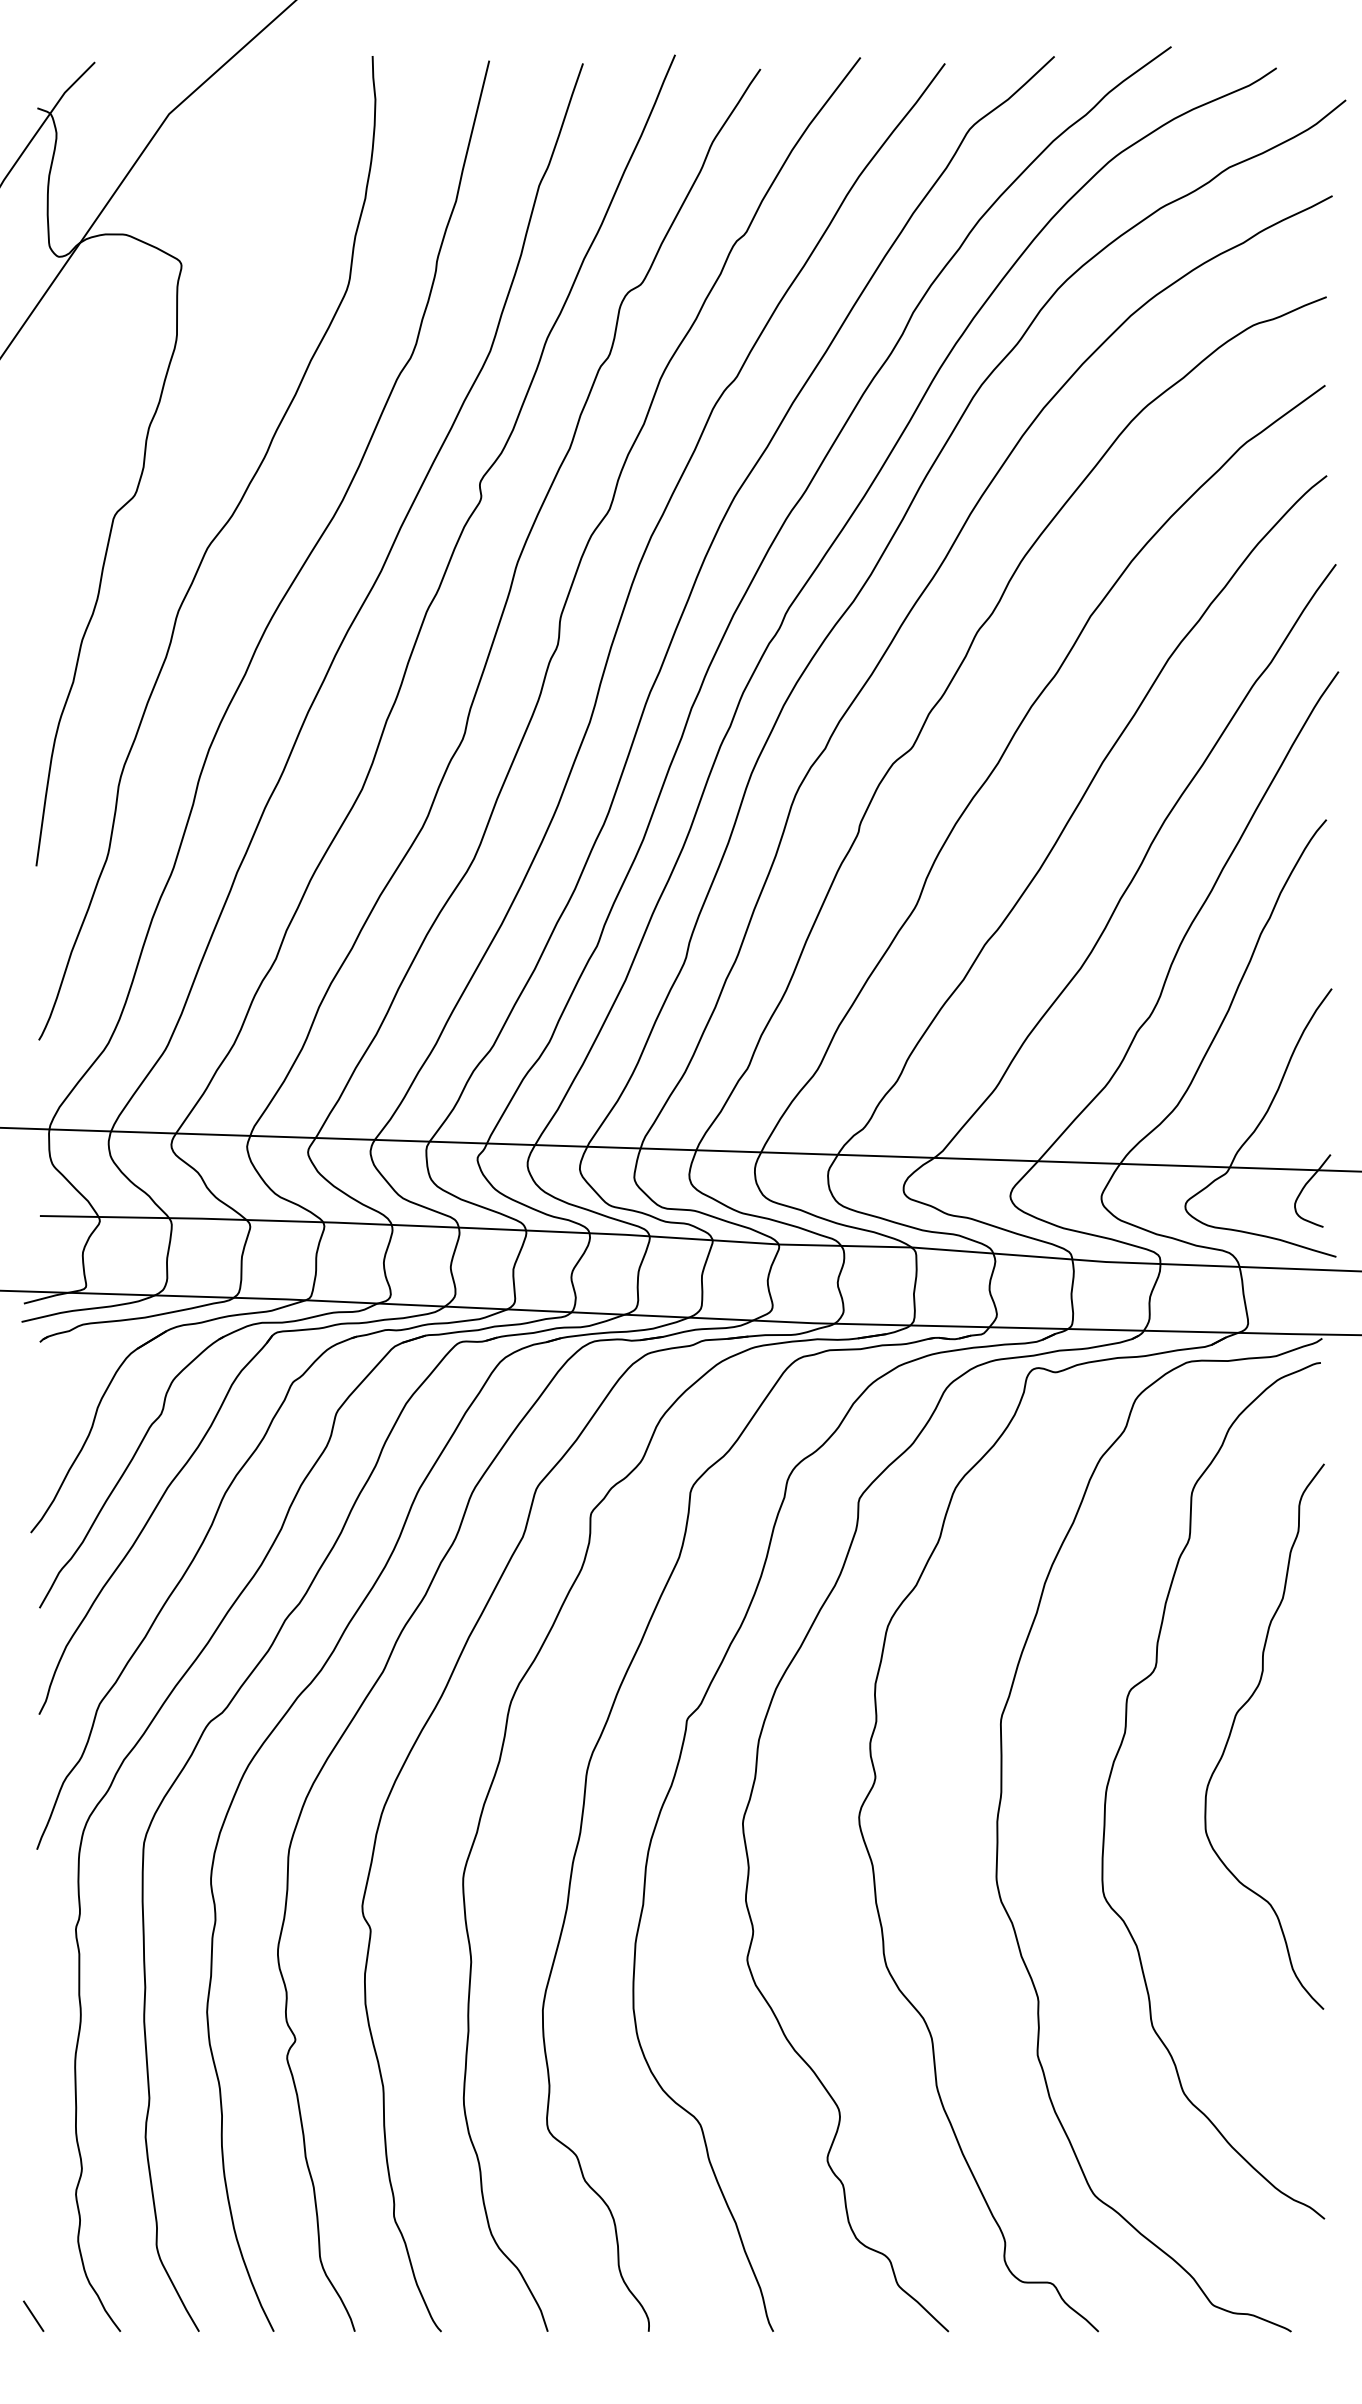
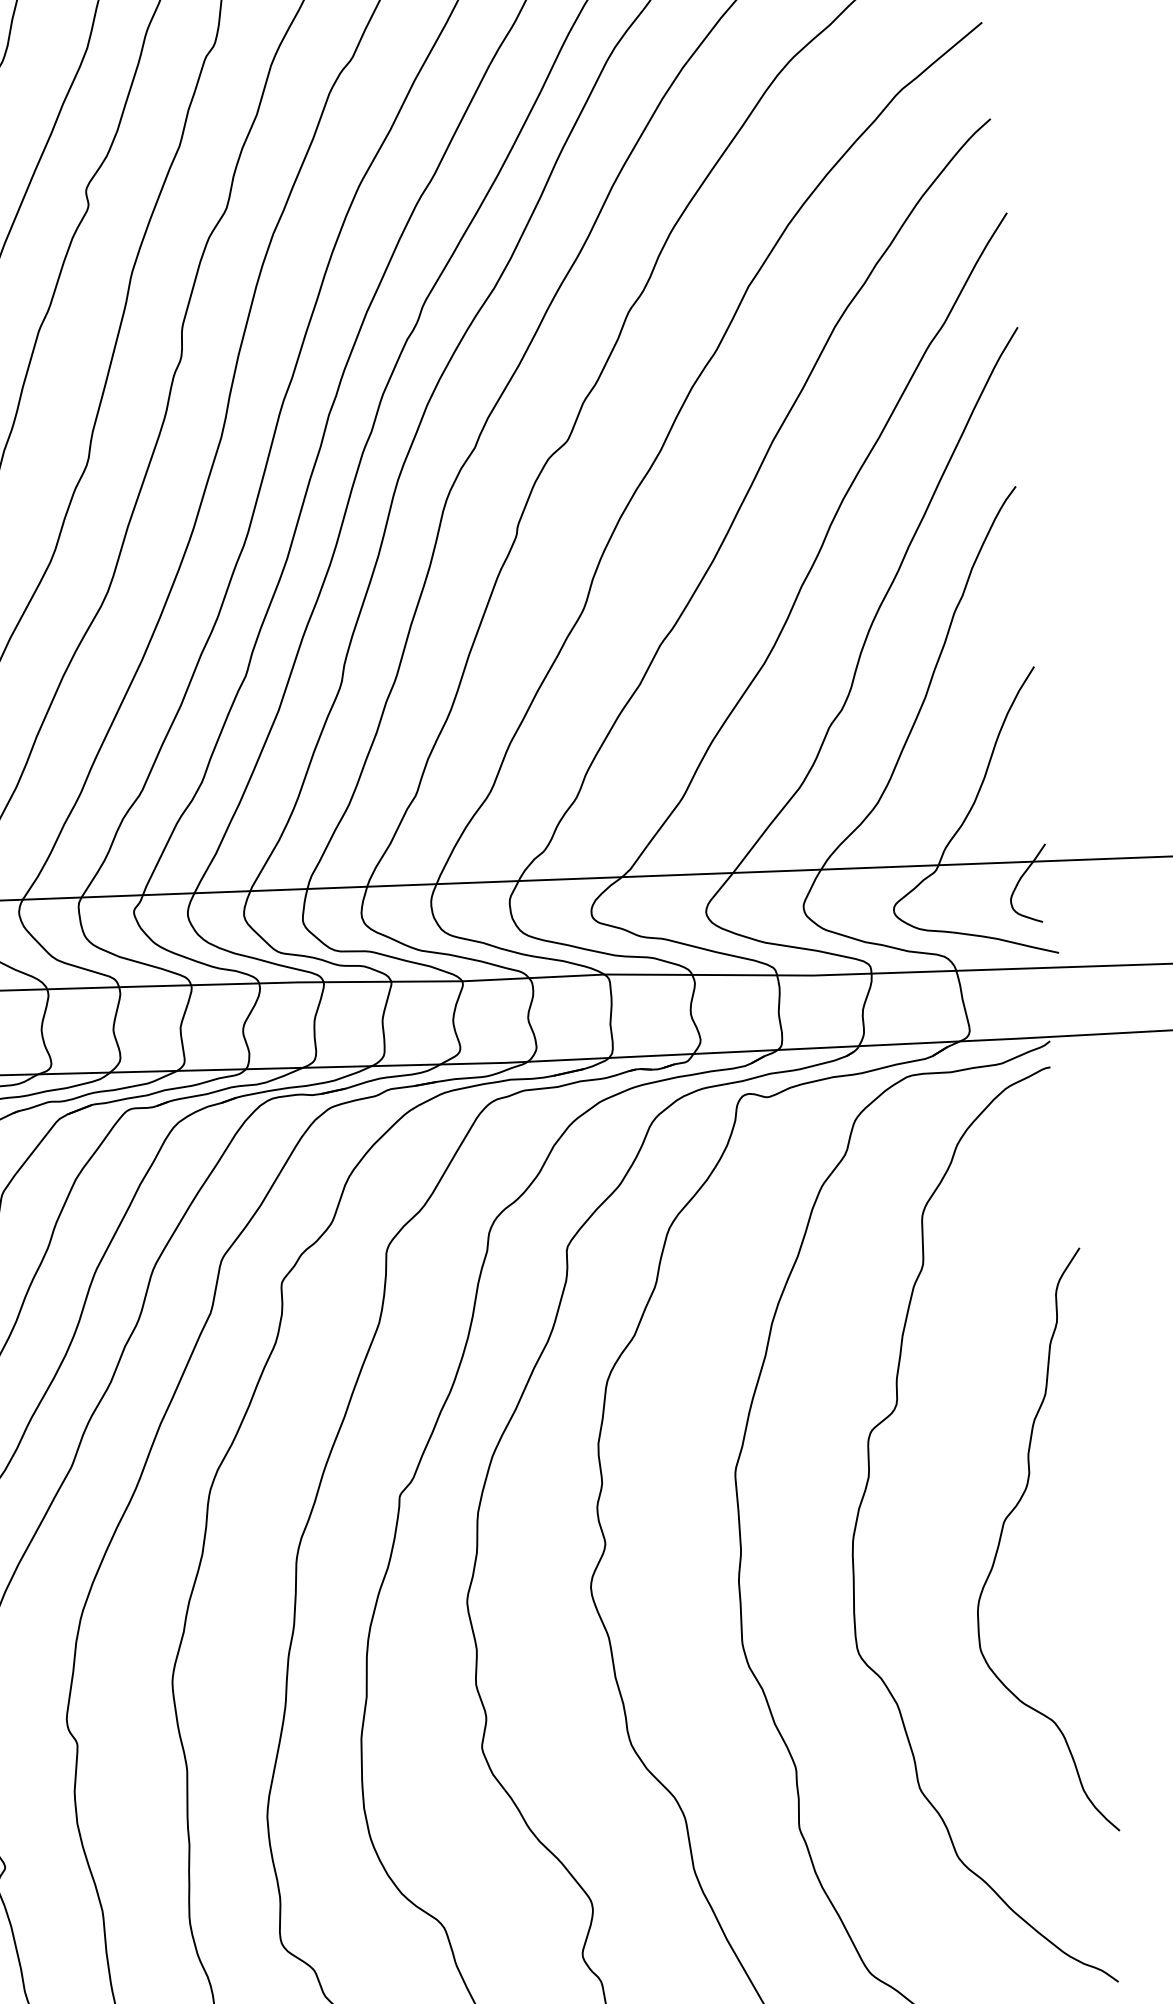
curve: (1232, 1730) -> (1001, 1539), moved

